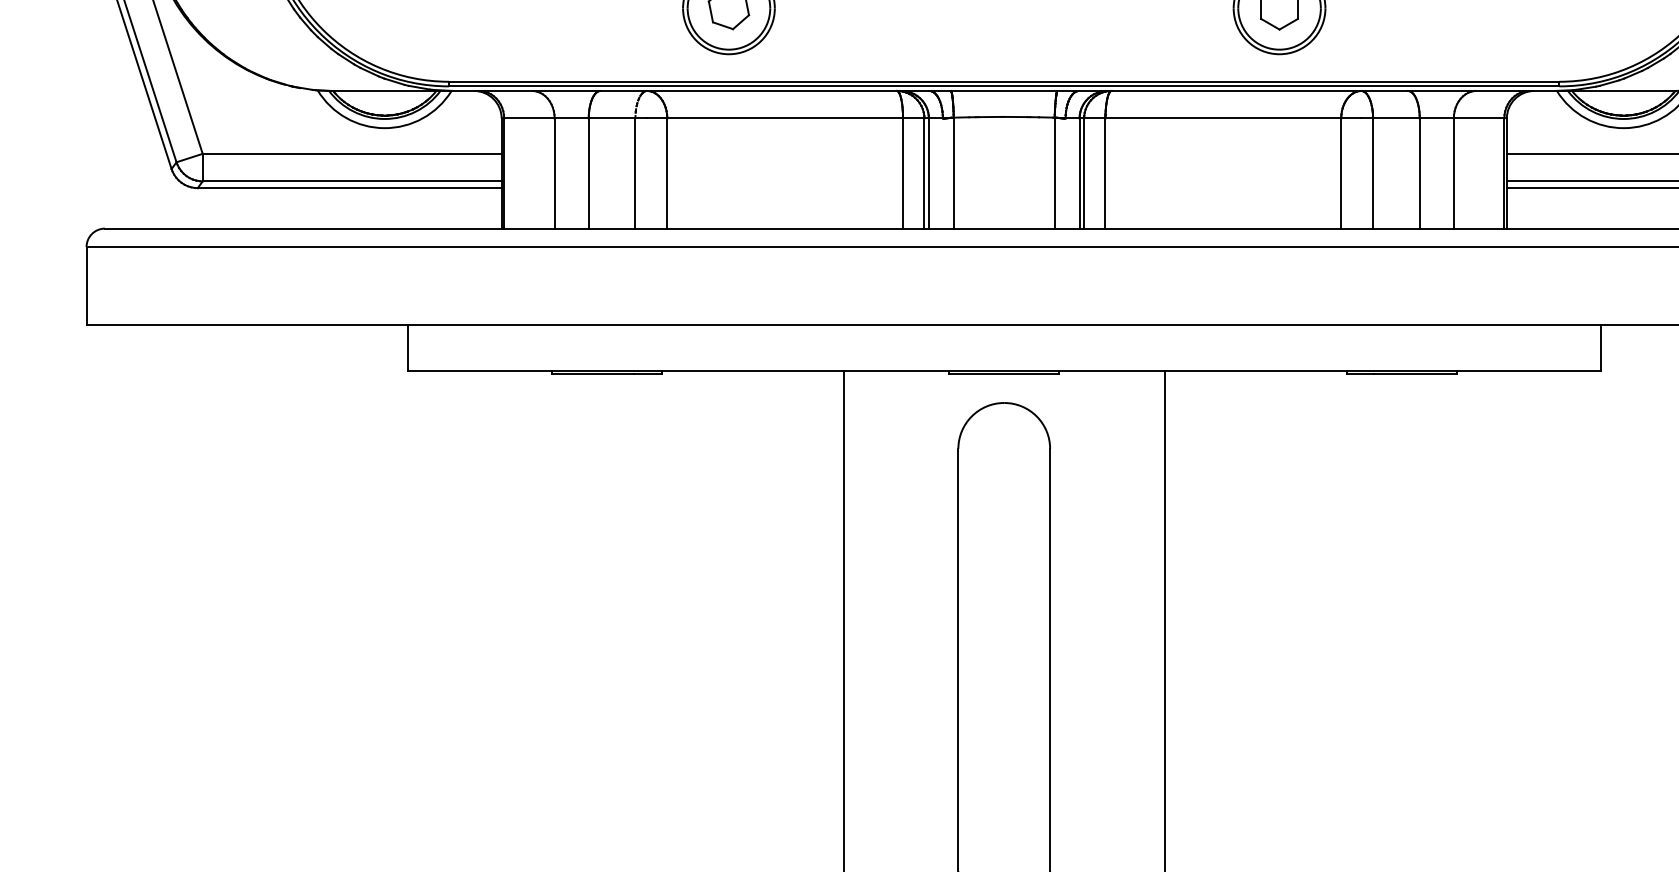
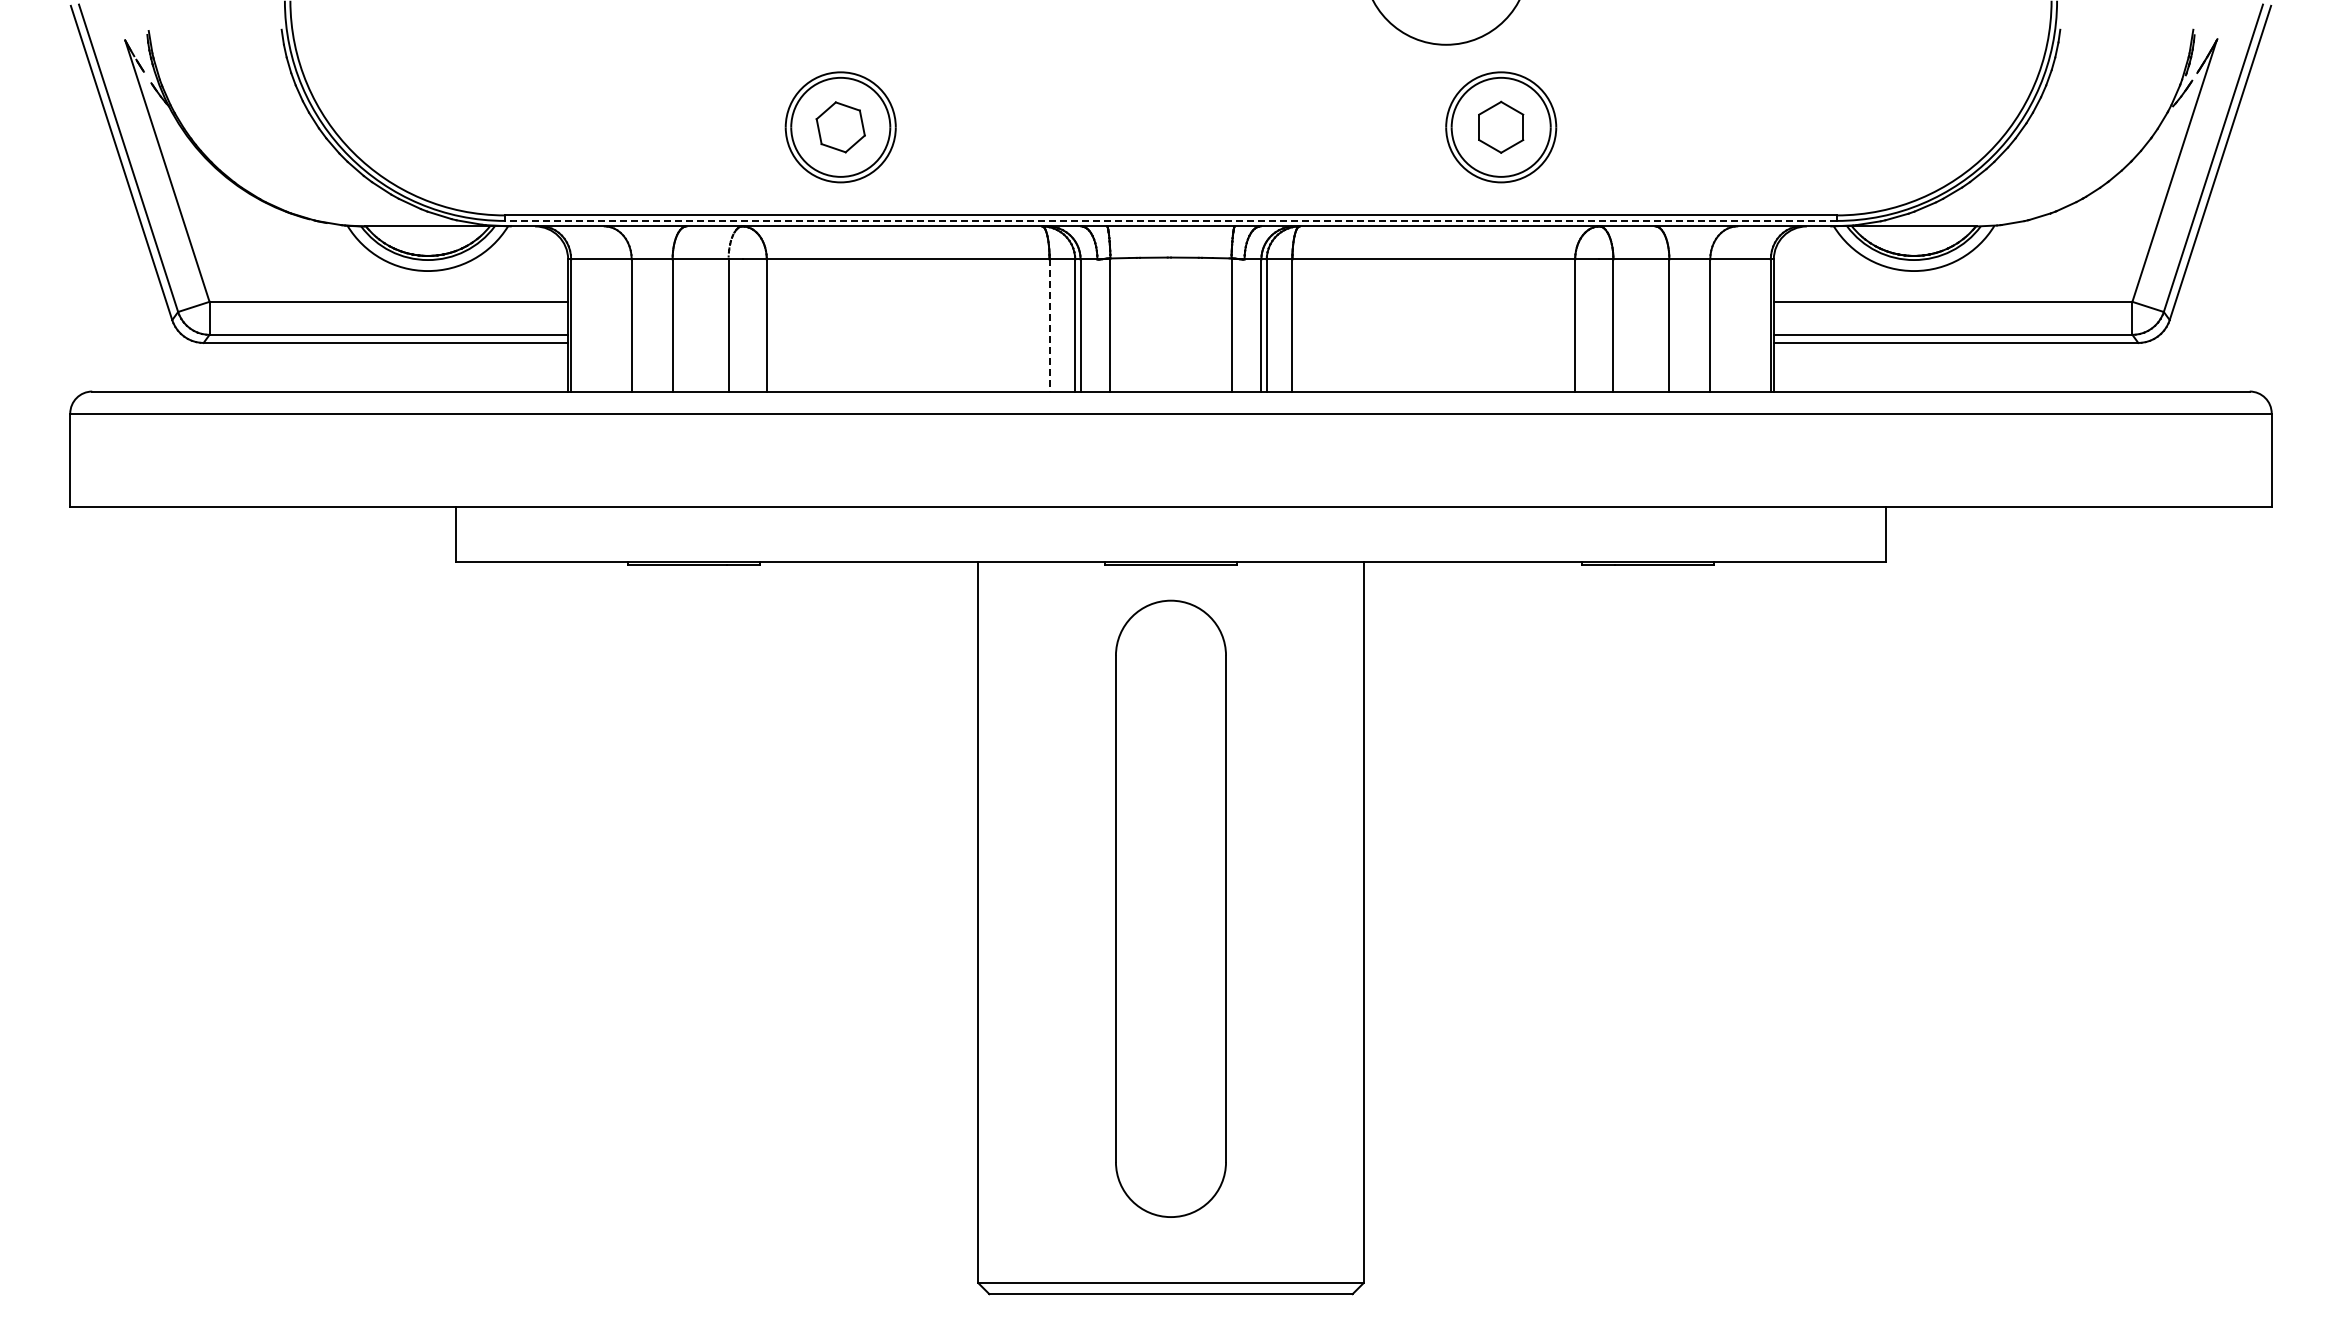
line: (1003, 86) -> (1170, 220), solid -> dashed
line: (902, 174) -> (1049, 326), solid -> dashed

